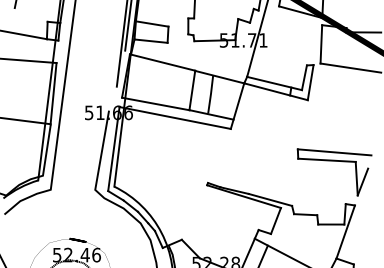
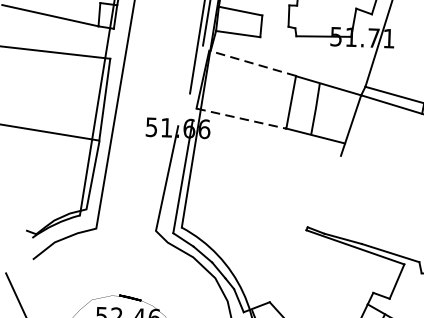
line: (162, 62) -> (252, 63), solid -> dashed
line: (156, 104) -> (242, 119), solid -> dashed
line: (174, 117) -> (265, 137), removed

